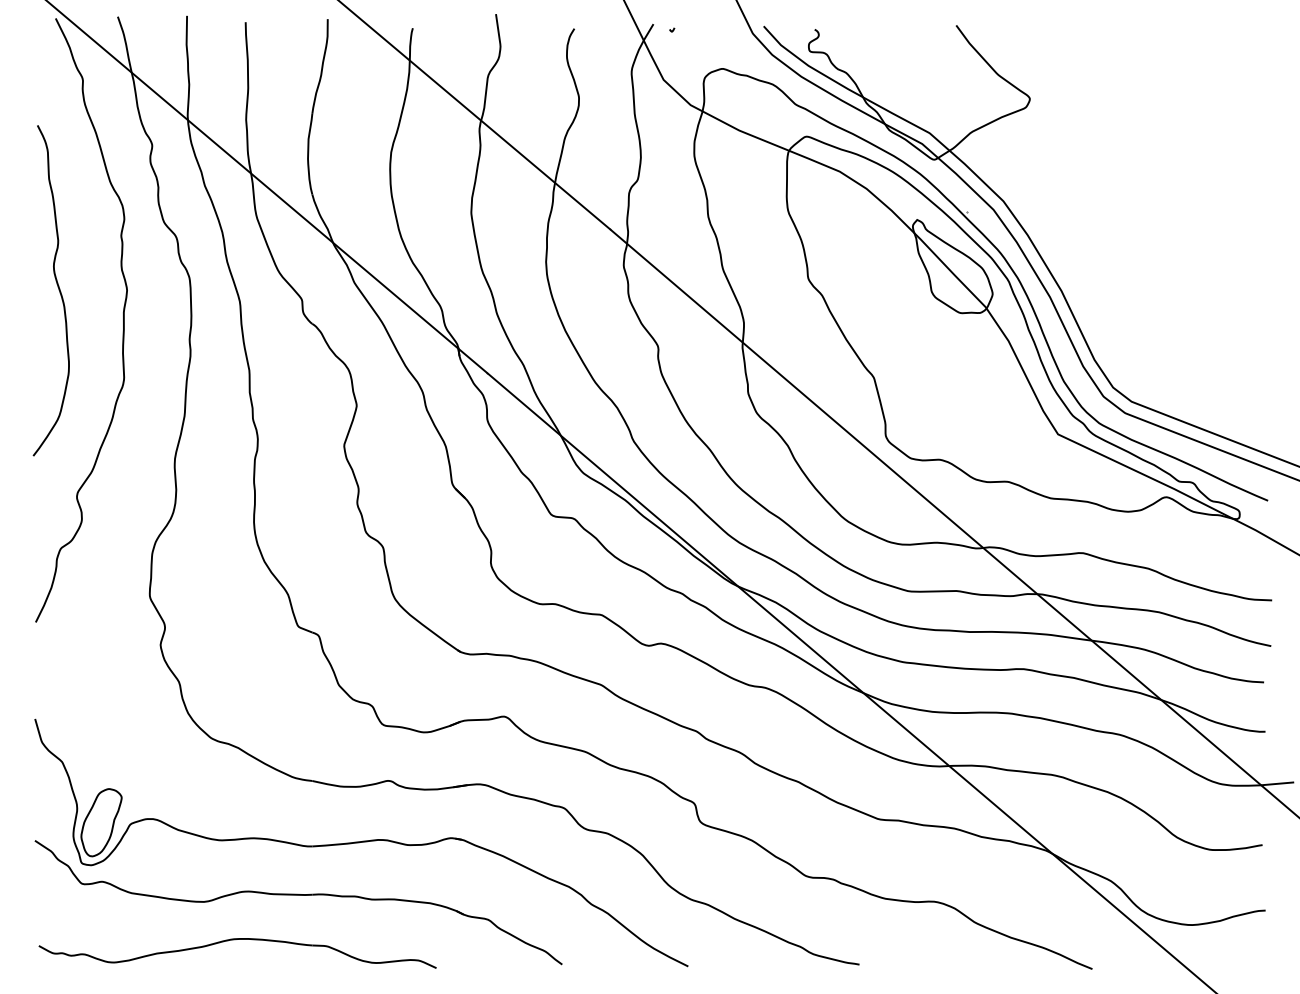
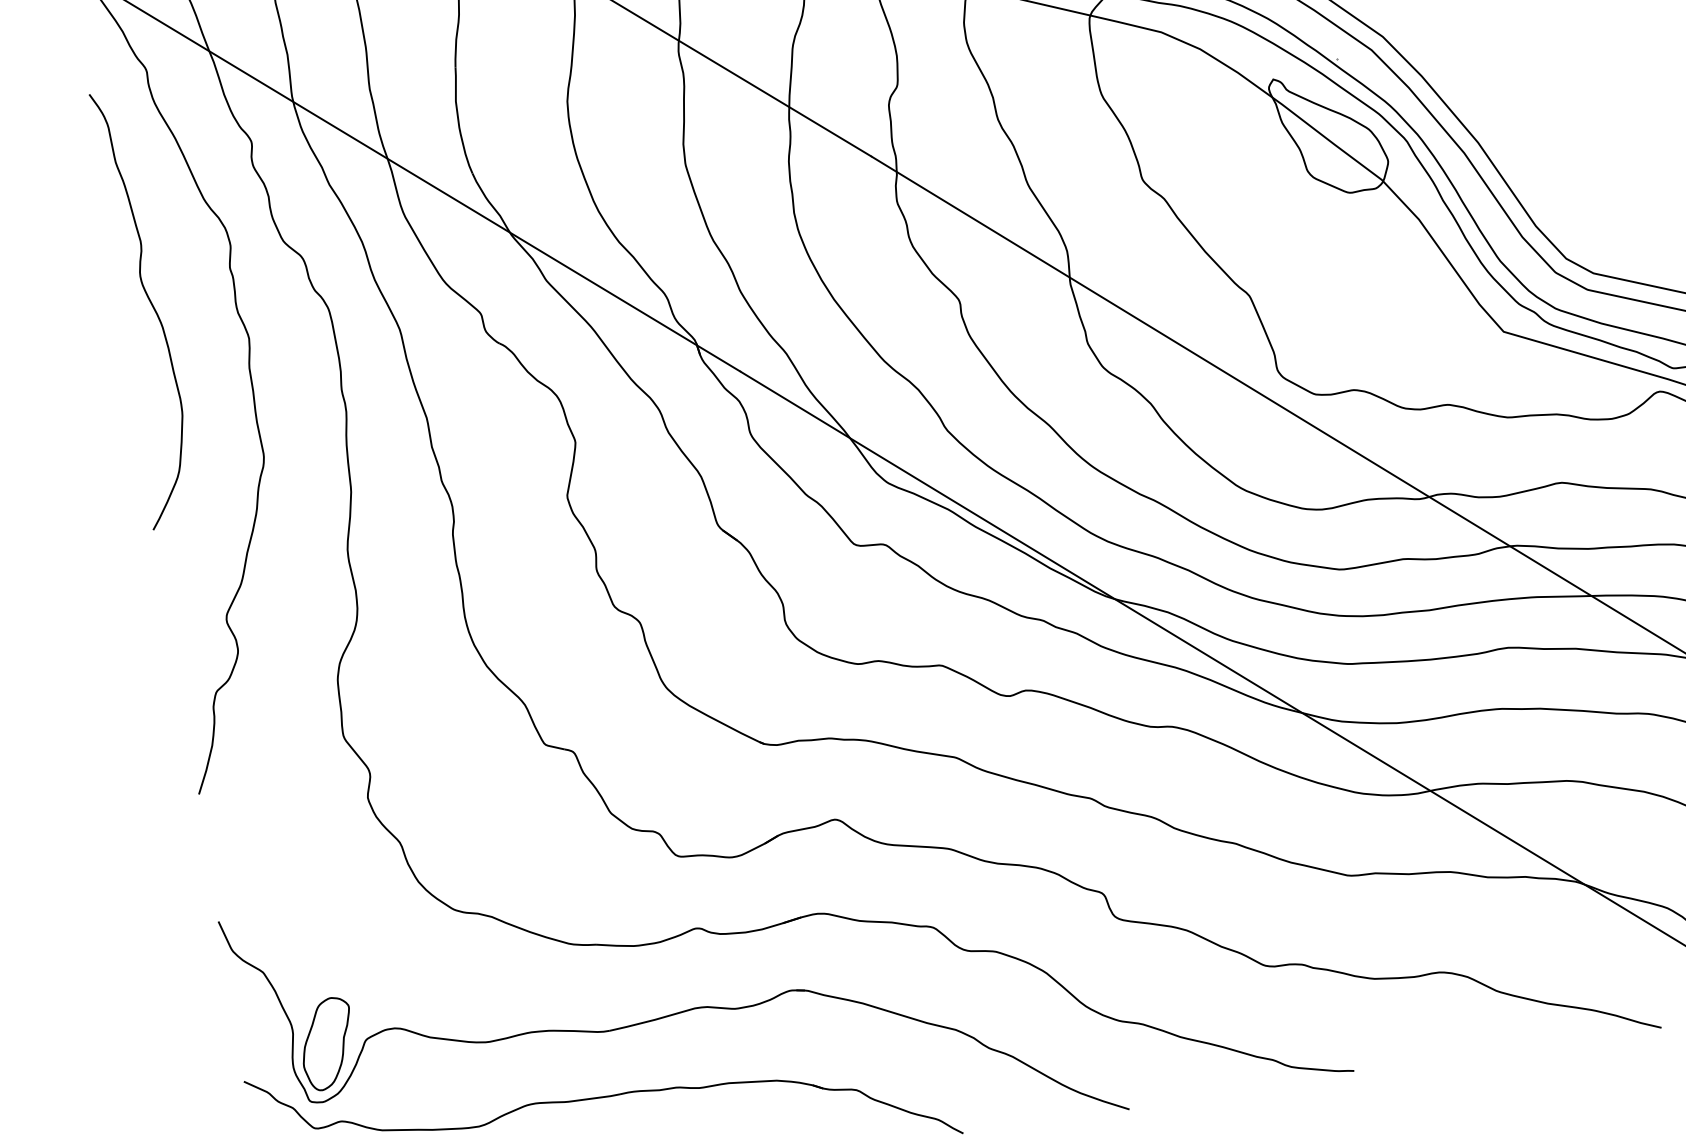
curve: (57, 287) -> (149, 303), moved

